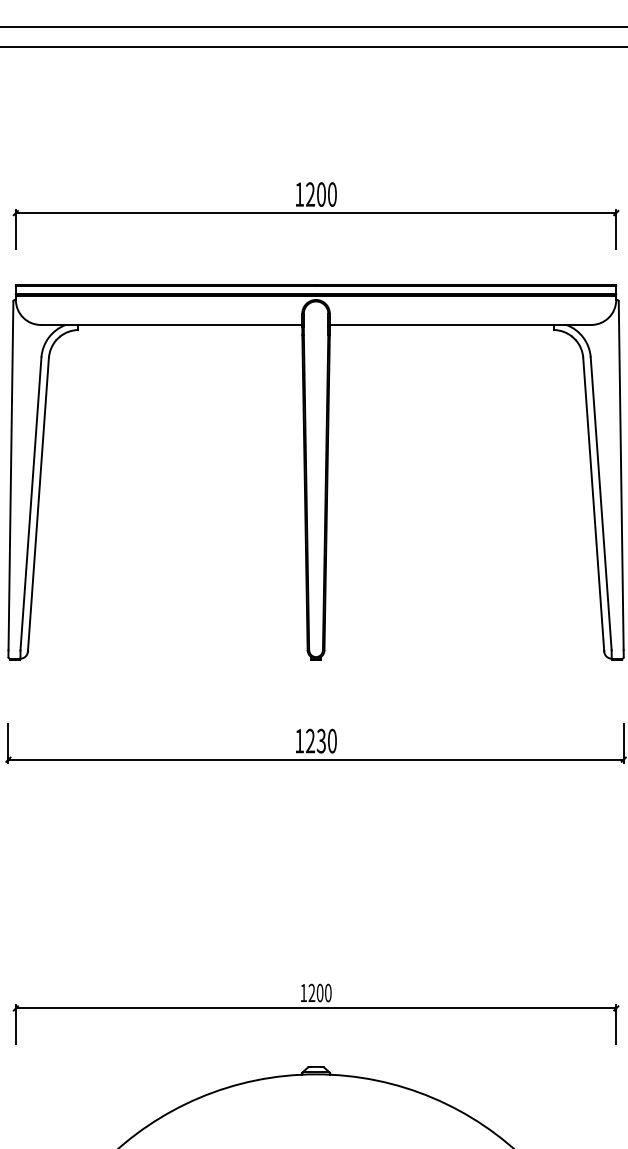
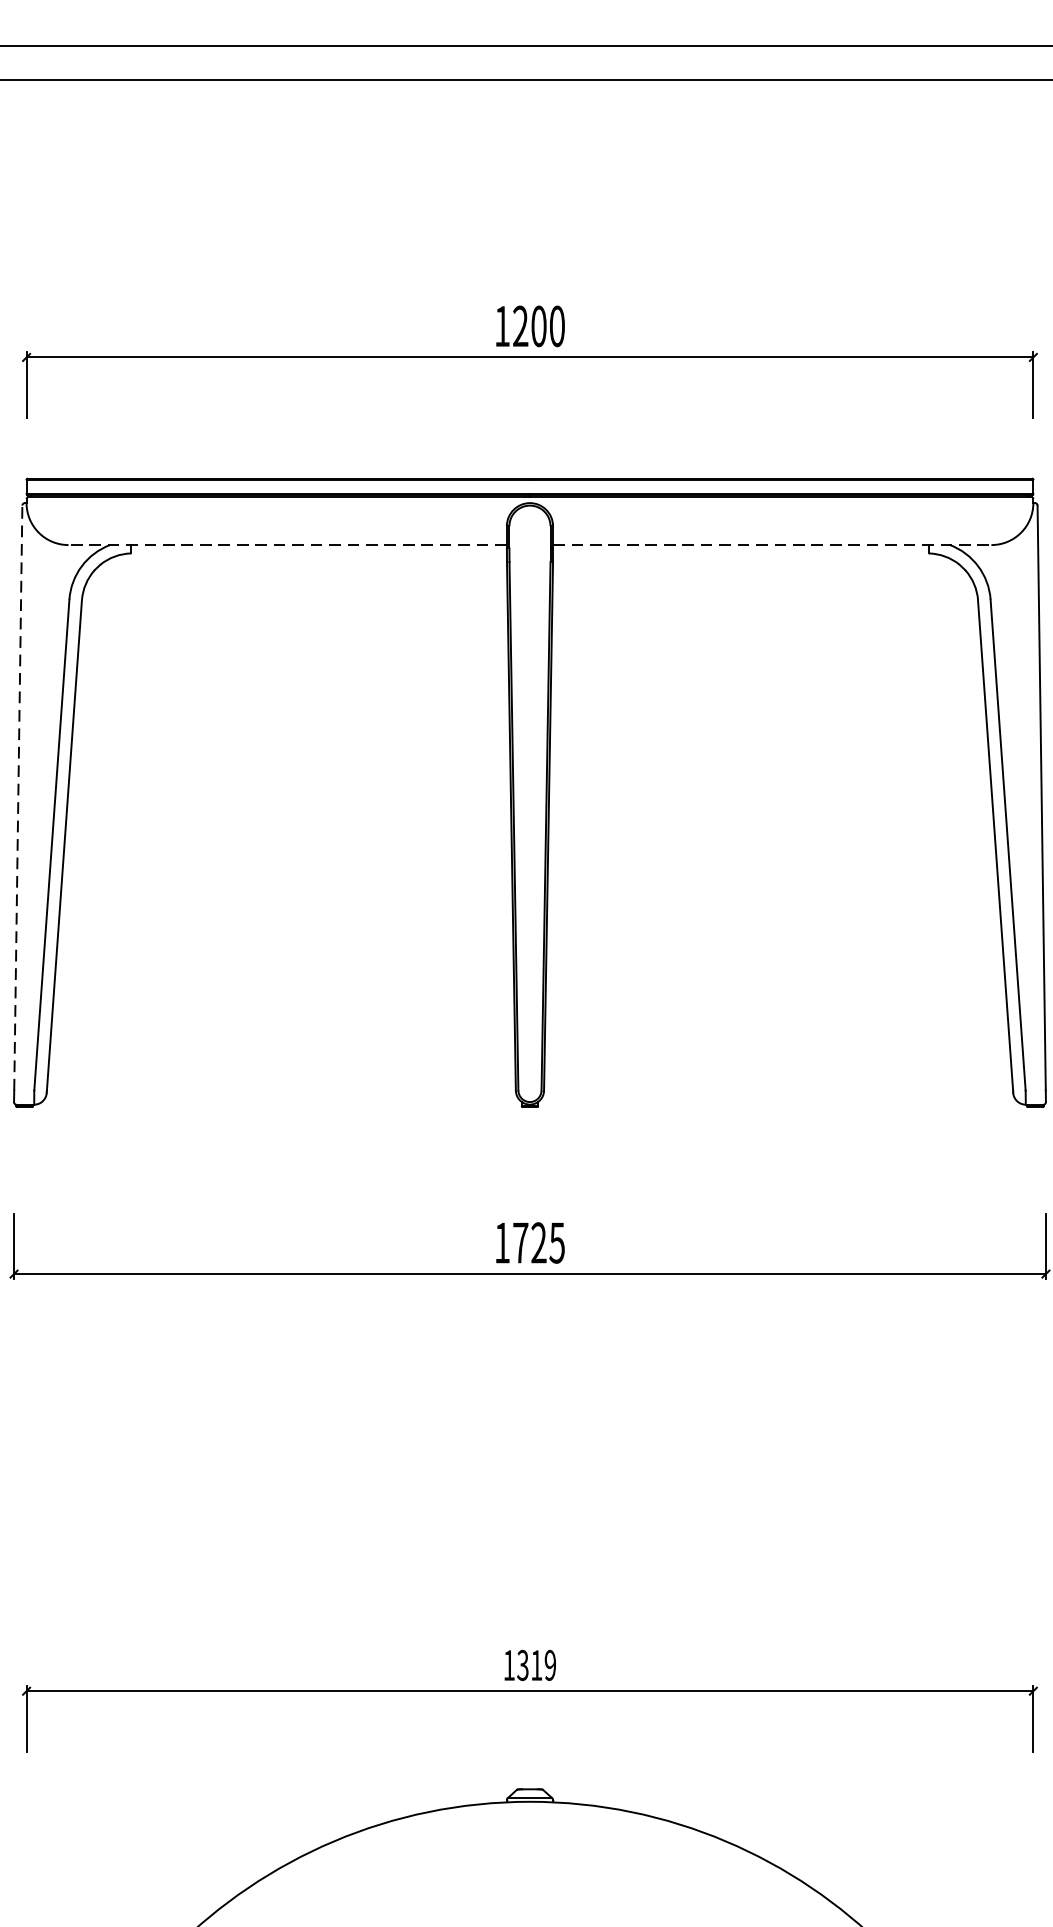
line: (171, 324) -> (287, 544), solid -> dashed
line: (460, 324) -> (772, 544), solid -> dashed
line: (10, 475) -> (17, 797), solid -> dashed
text: (321, 740) -> (539, 1241), 1230 -> 1725
text: (319, 992) -> (535, 1664), 1200 -> 1319

